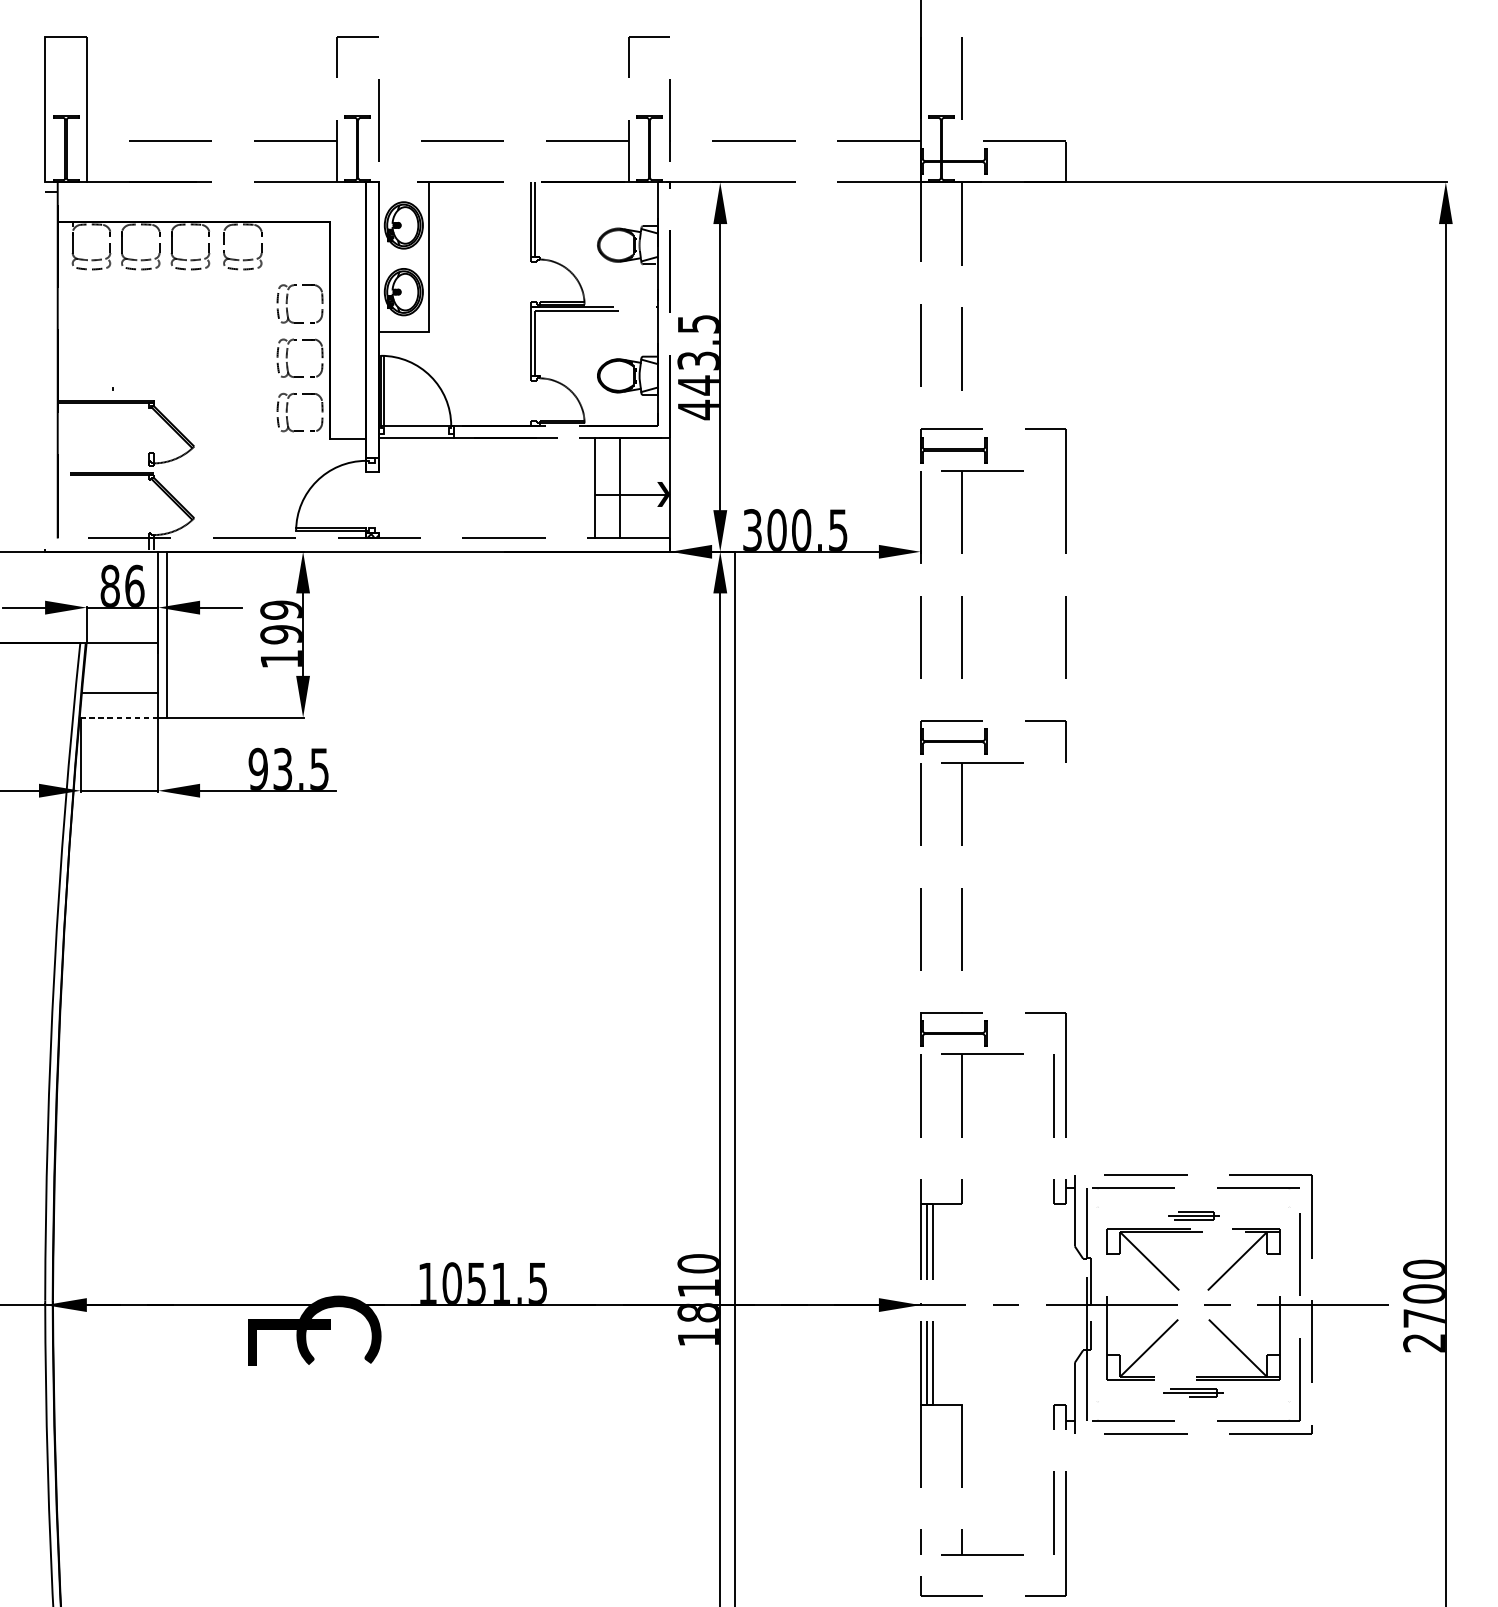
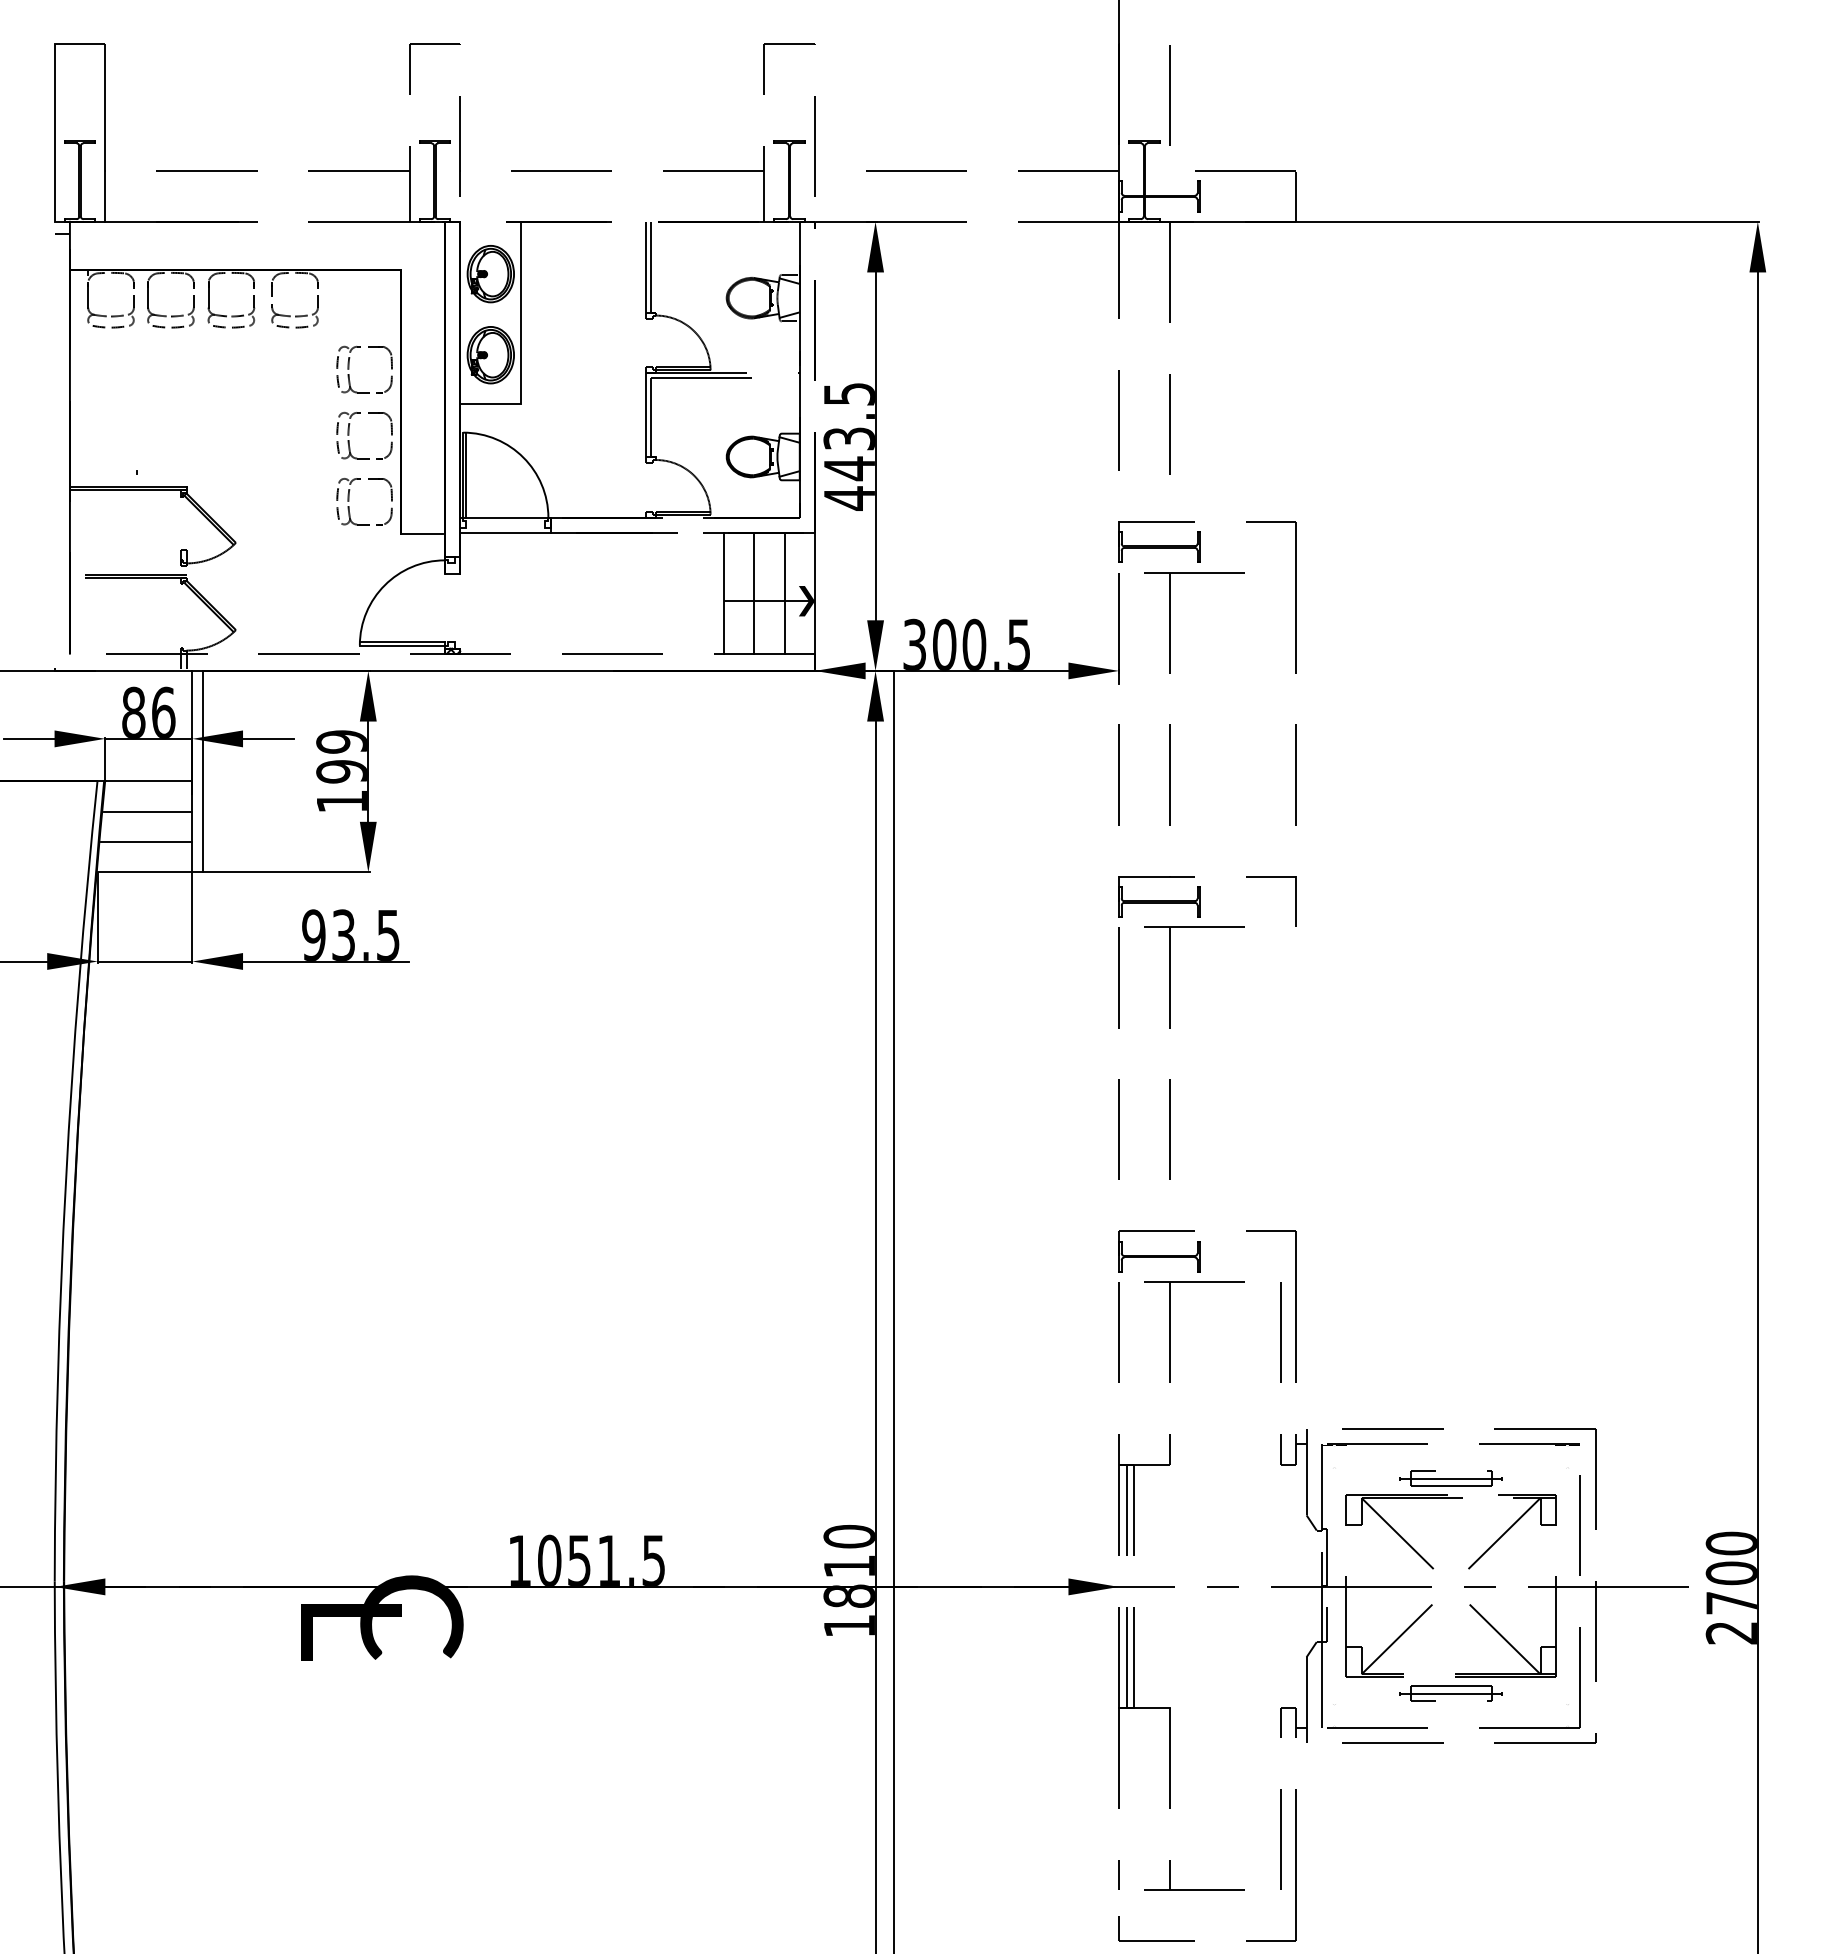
line: (645, 488) -> (784, 593), added
line: (121, 667) -> (147, 811), added
line: (119, 717) -> (144, 872), dashed -> solid
part: (1193, 1215) -> (1450, 1478), size x1.67
part: (1193, 1392) -> (1450, 1693), size x1.43

